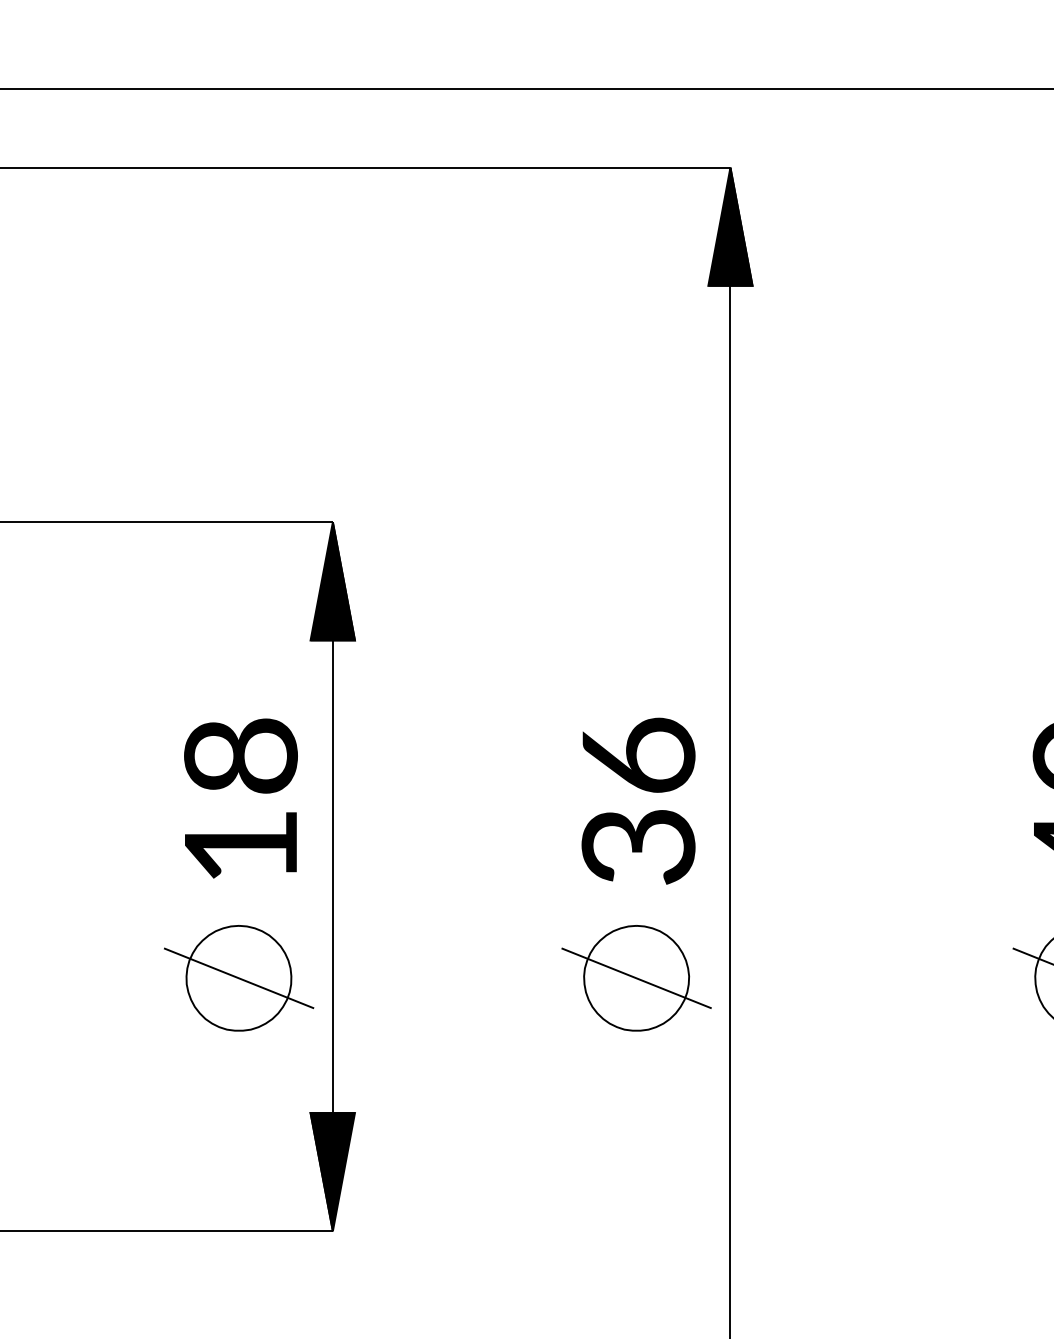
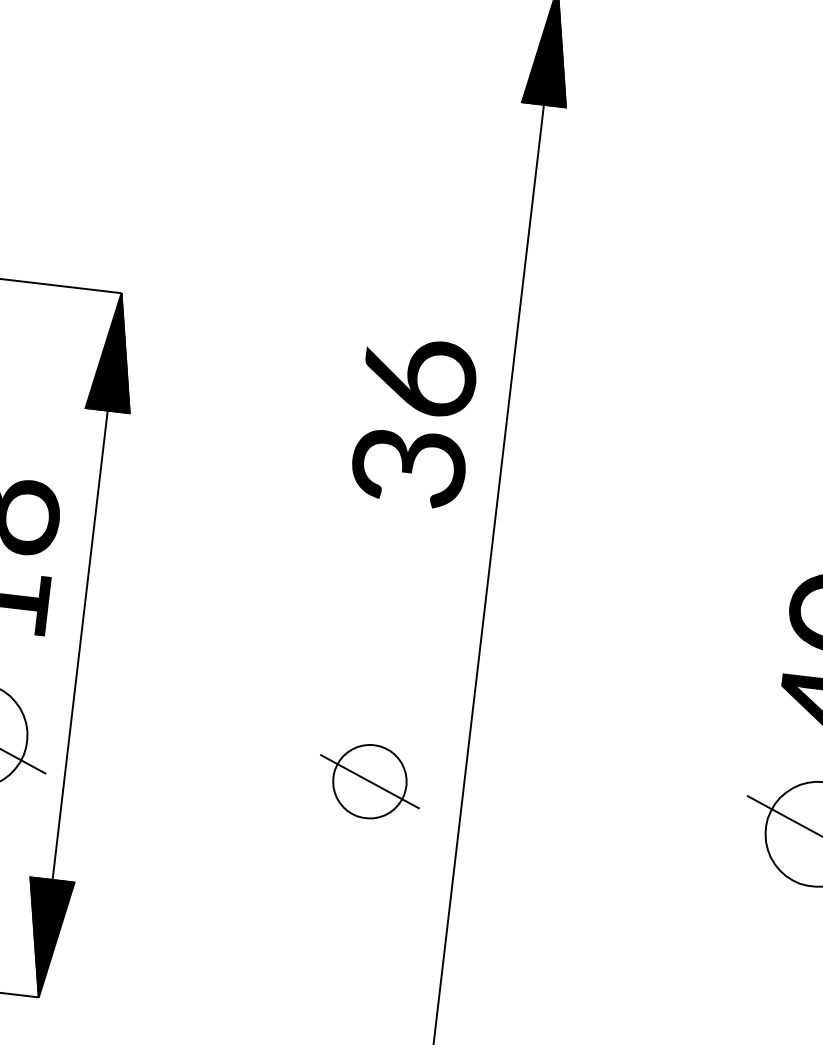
text: (638, 800) -> (414, 421), moved
part: (636, 978) -> (369, 781), size x0.7

